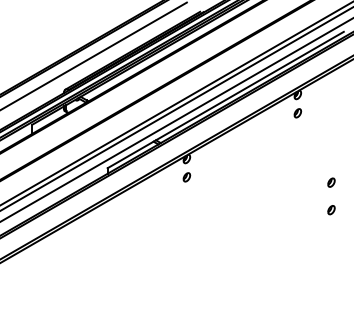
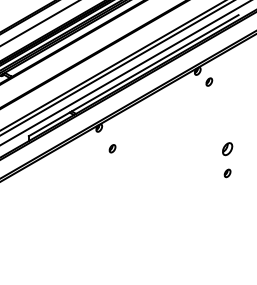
part: (297, 113) -> (208, 82), moved
part: (186, 177) -> (112, 148), moved
part: (331, 182) -> (227, 148), size x1.6

